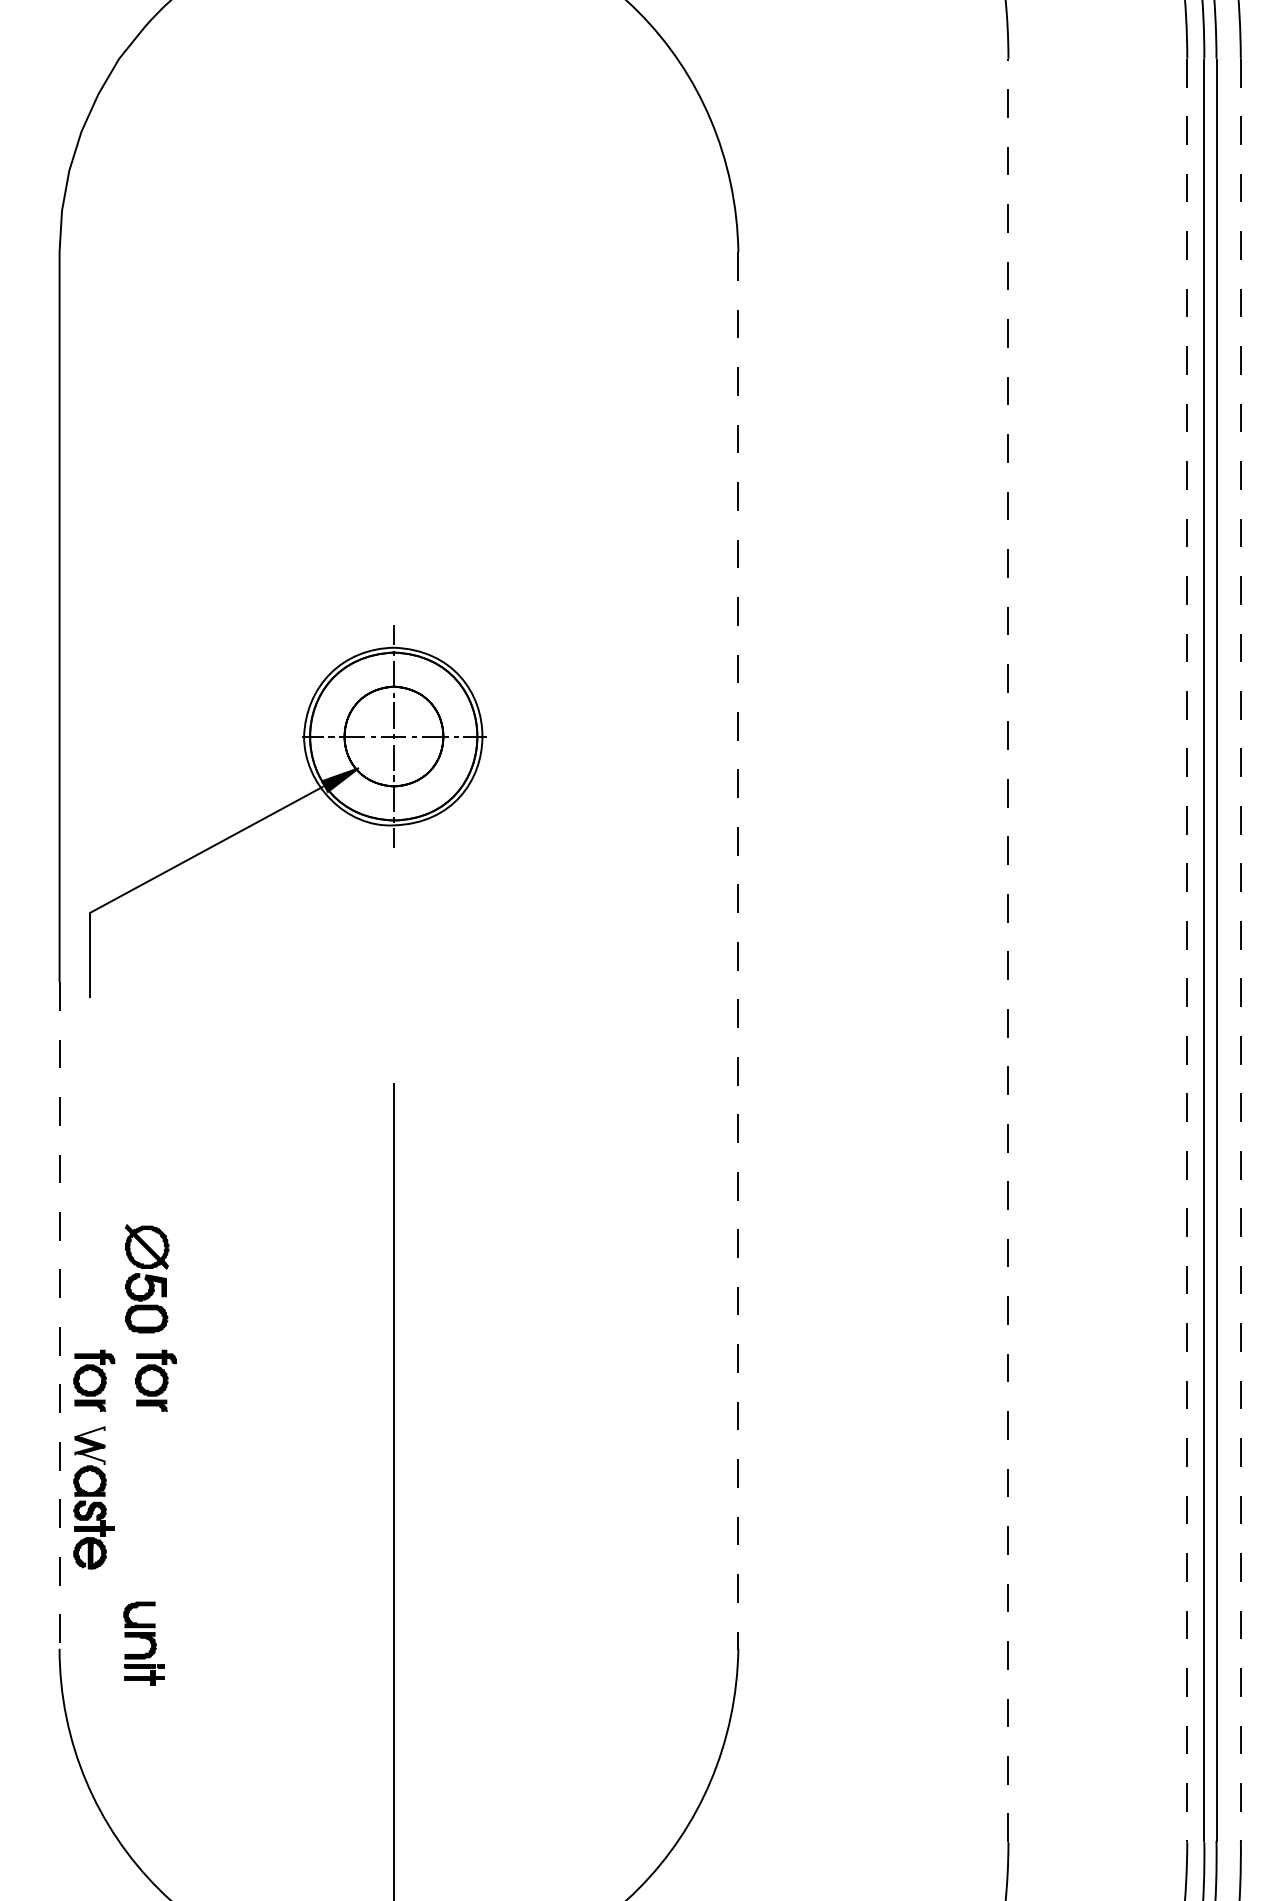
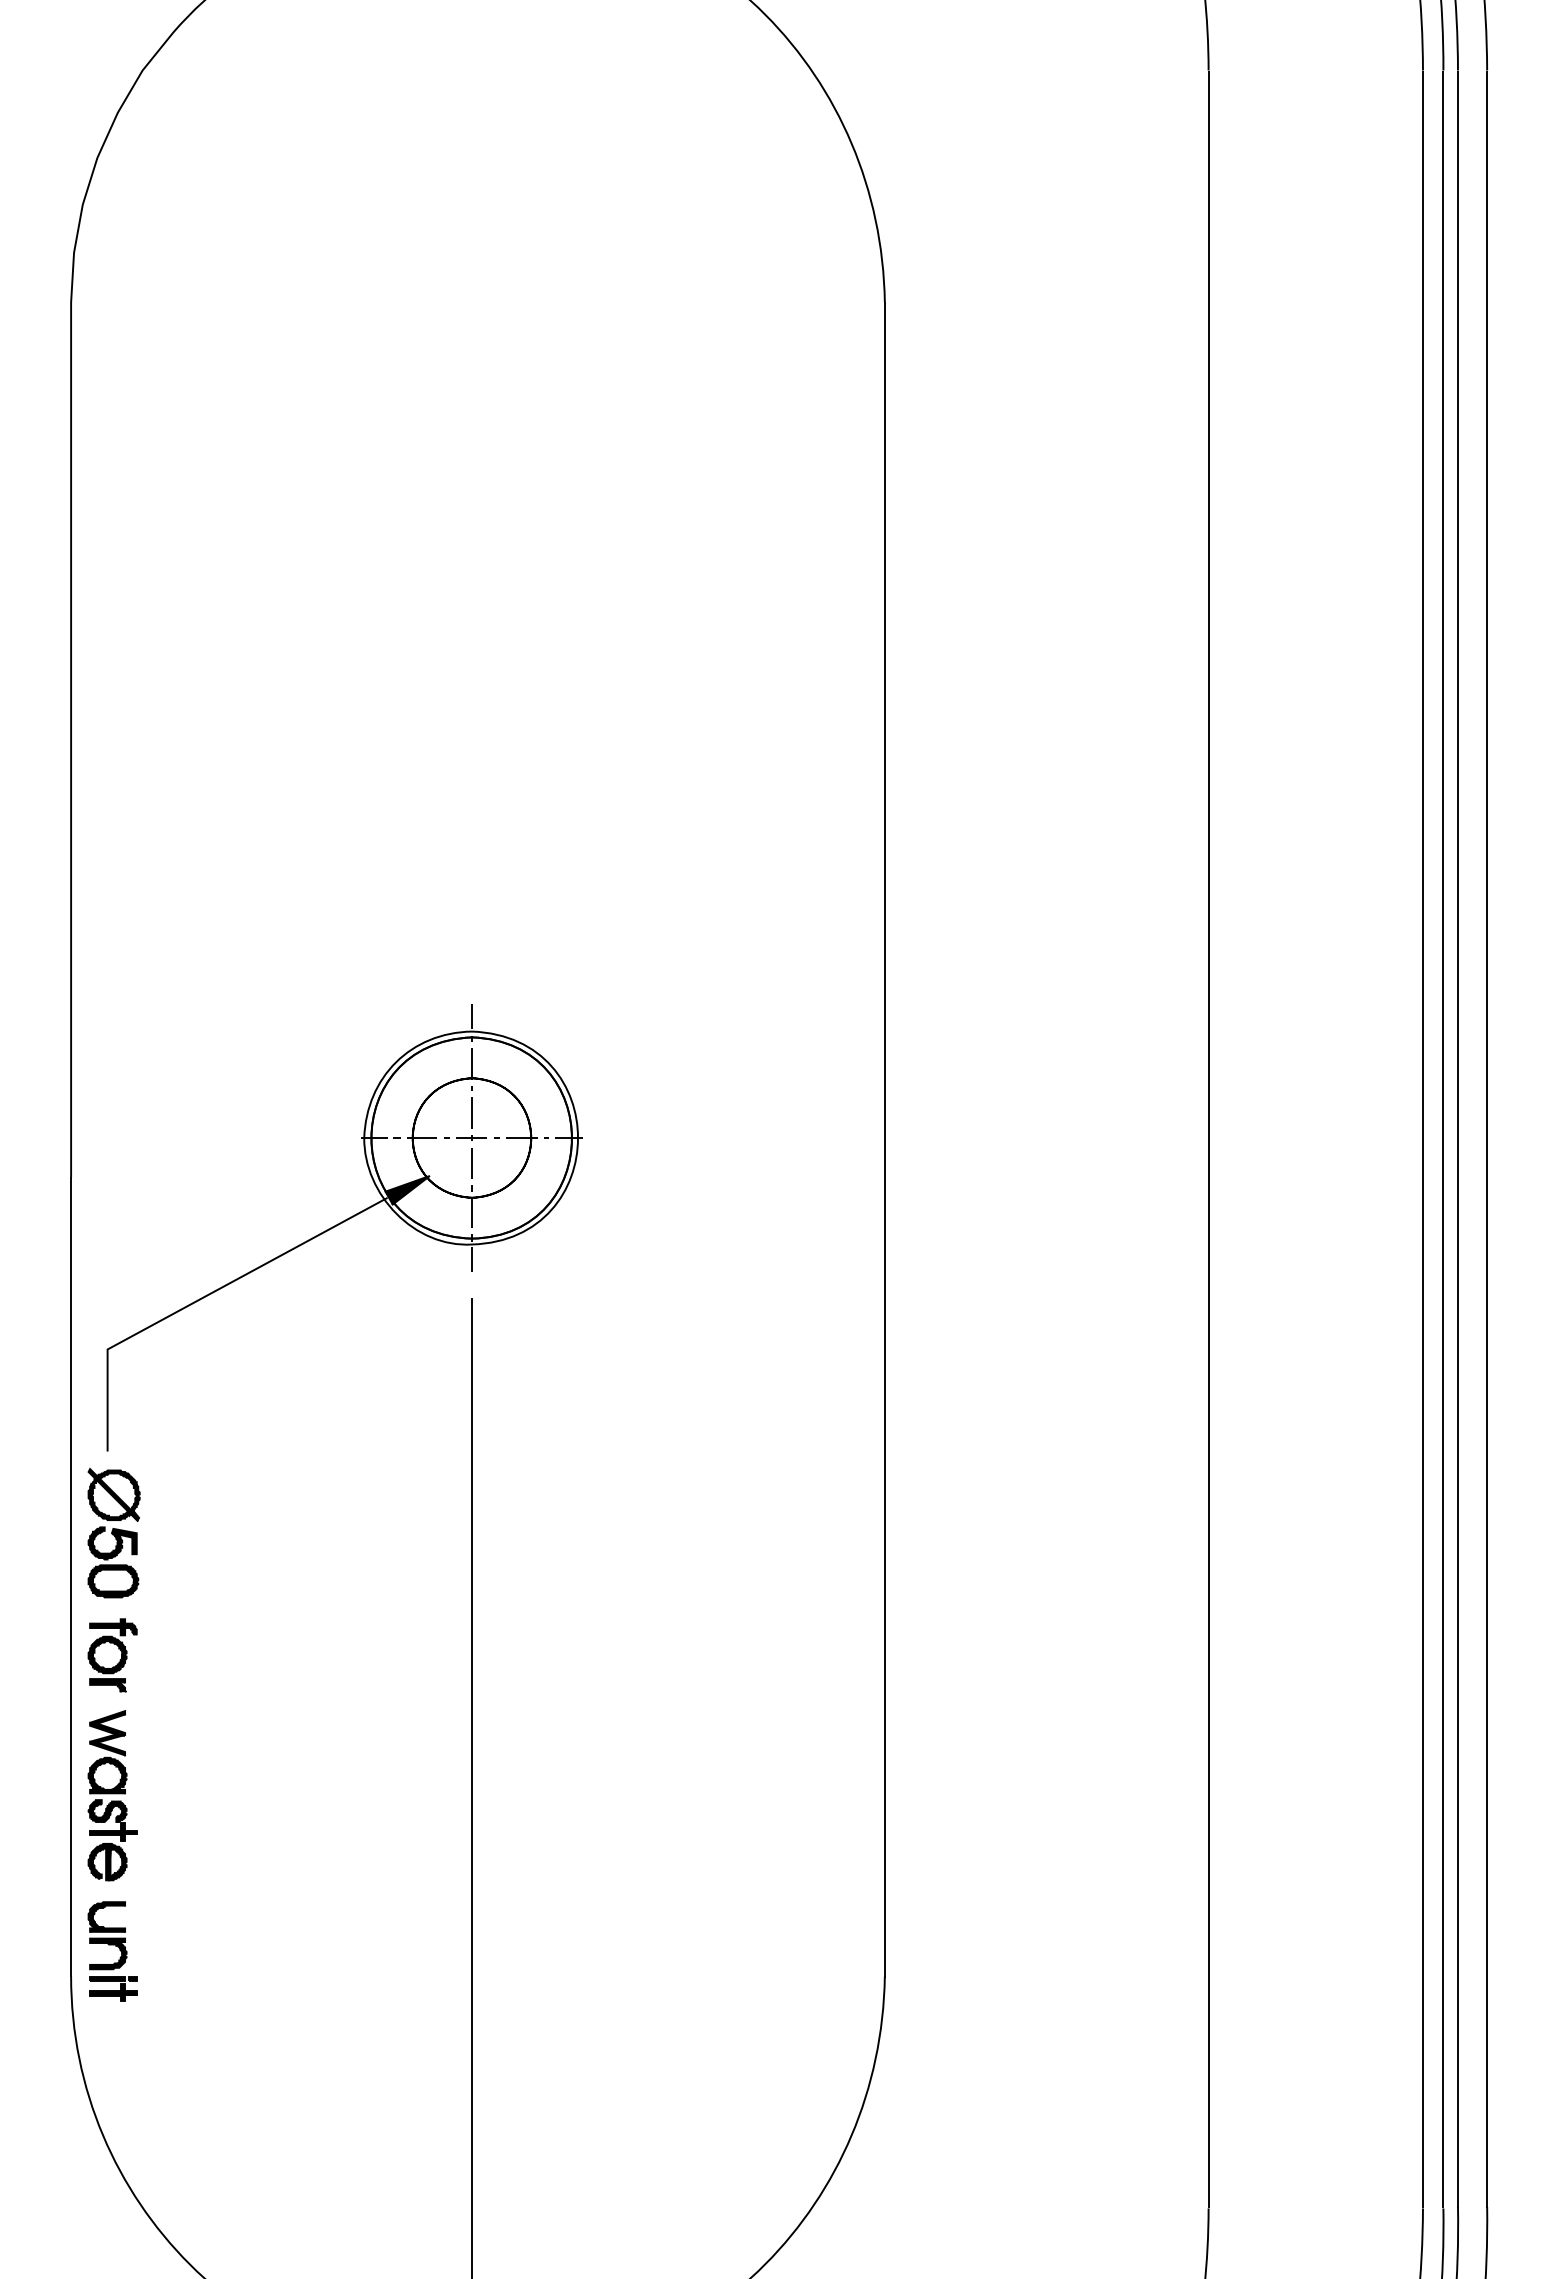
part: (287, 811) -> (344, 1227), moved
line: (1008, 950) -> (1208, 1139), dashed -> solid
line: (1186, 950) -> (1422, 1139), dashed -> solid
line: (1241, 950) -> (1487, 1139), dashed -> solid
line: (738, 951) -> (884, 1140), dashed -> solid
part: (146, 1278) -> (113, 1532), moved
line: (59, 1315) -> (71, 1576), dashed -> solid
part: (155, 1380) -> (186, 1655), removed
fill: (89, 1432) -> (107, 1717), added
fill: (89, 1458) -> (107, 1748), added
part: (144, 1643) -> (112, 1951), moved

